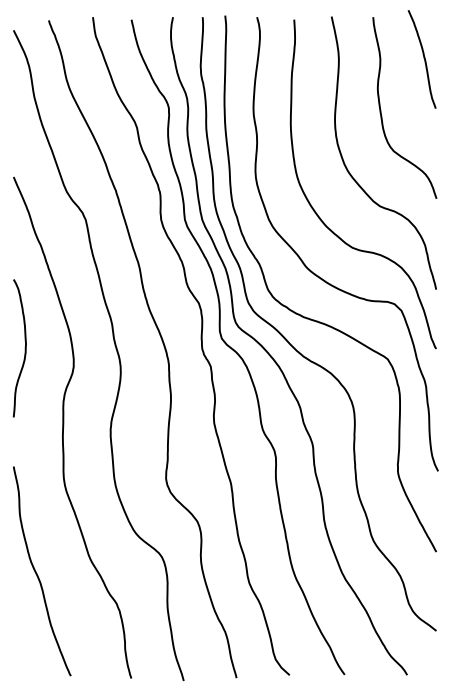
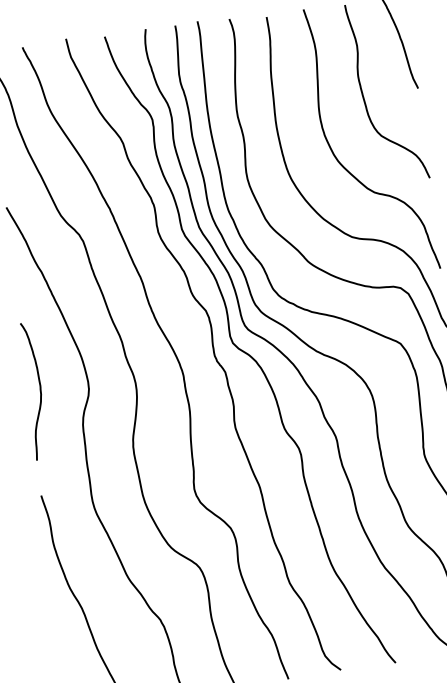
curve: (24, 348) -> (39, 390), moved

